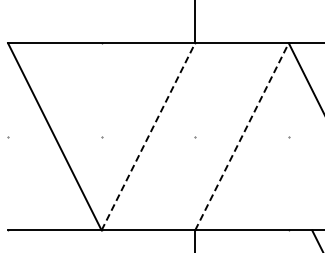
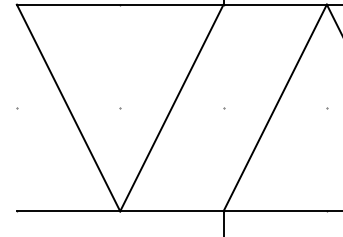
line: (148, 136) -> (171, 107), dashed -> solid
line: (242, 136) -> (275, 107), dashed -> solid

